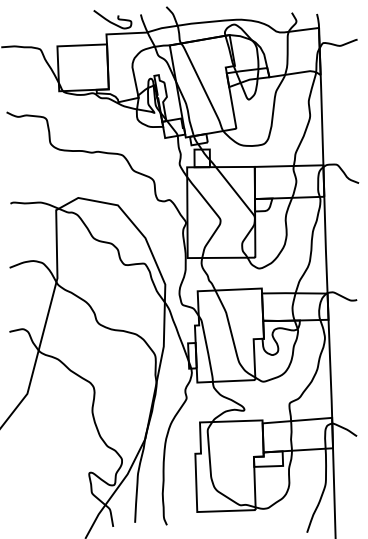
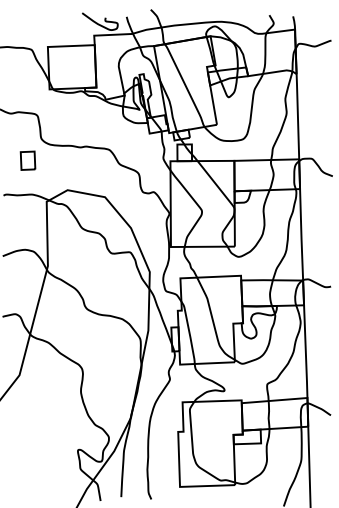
part: (35, 166) -> (27, 160), added

